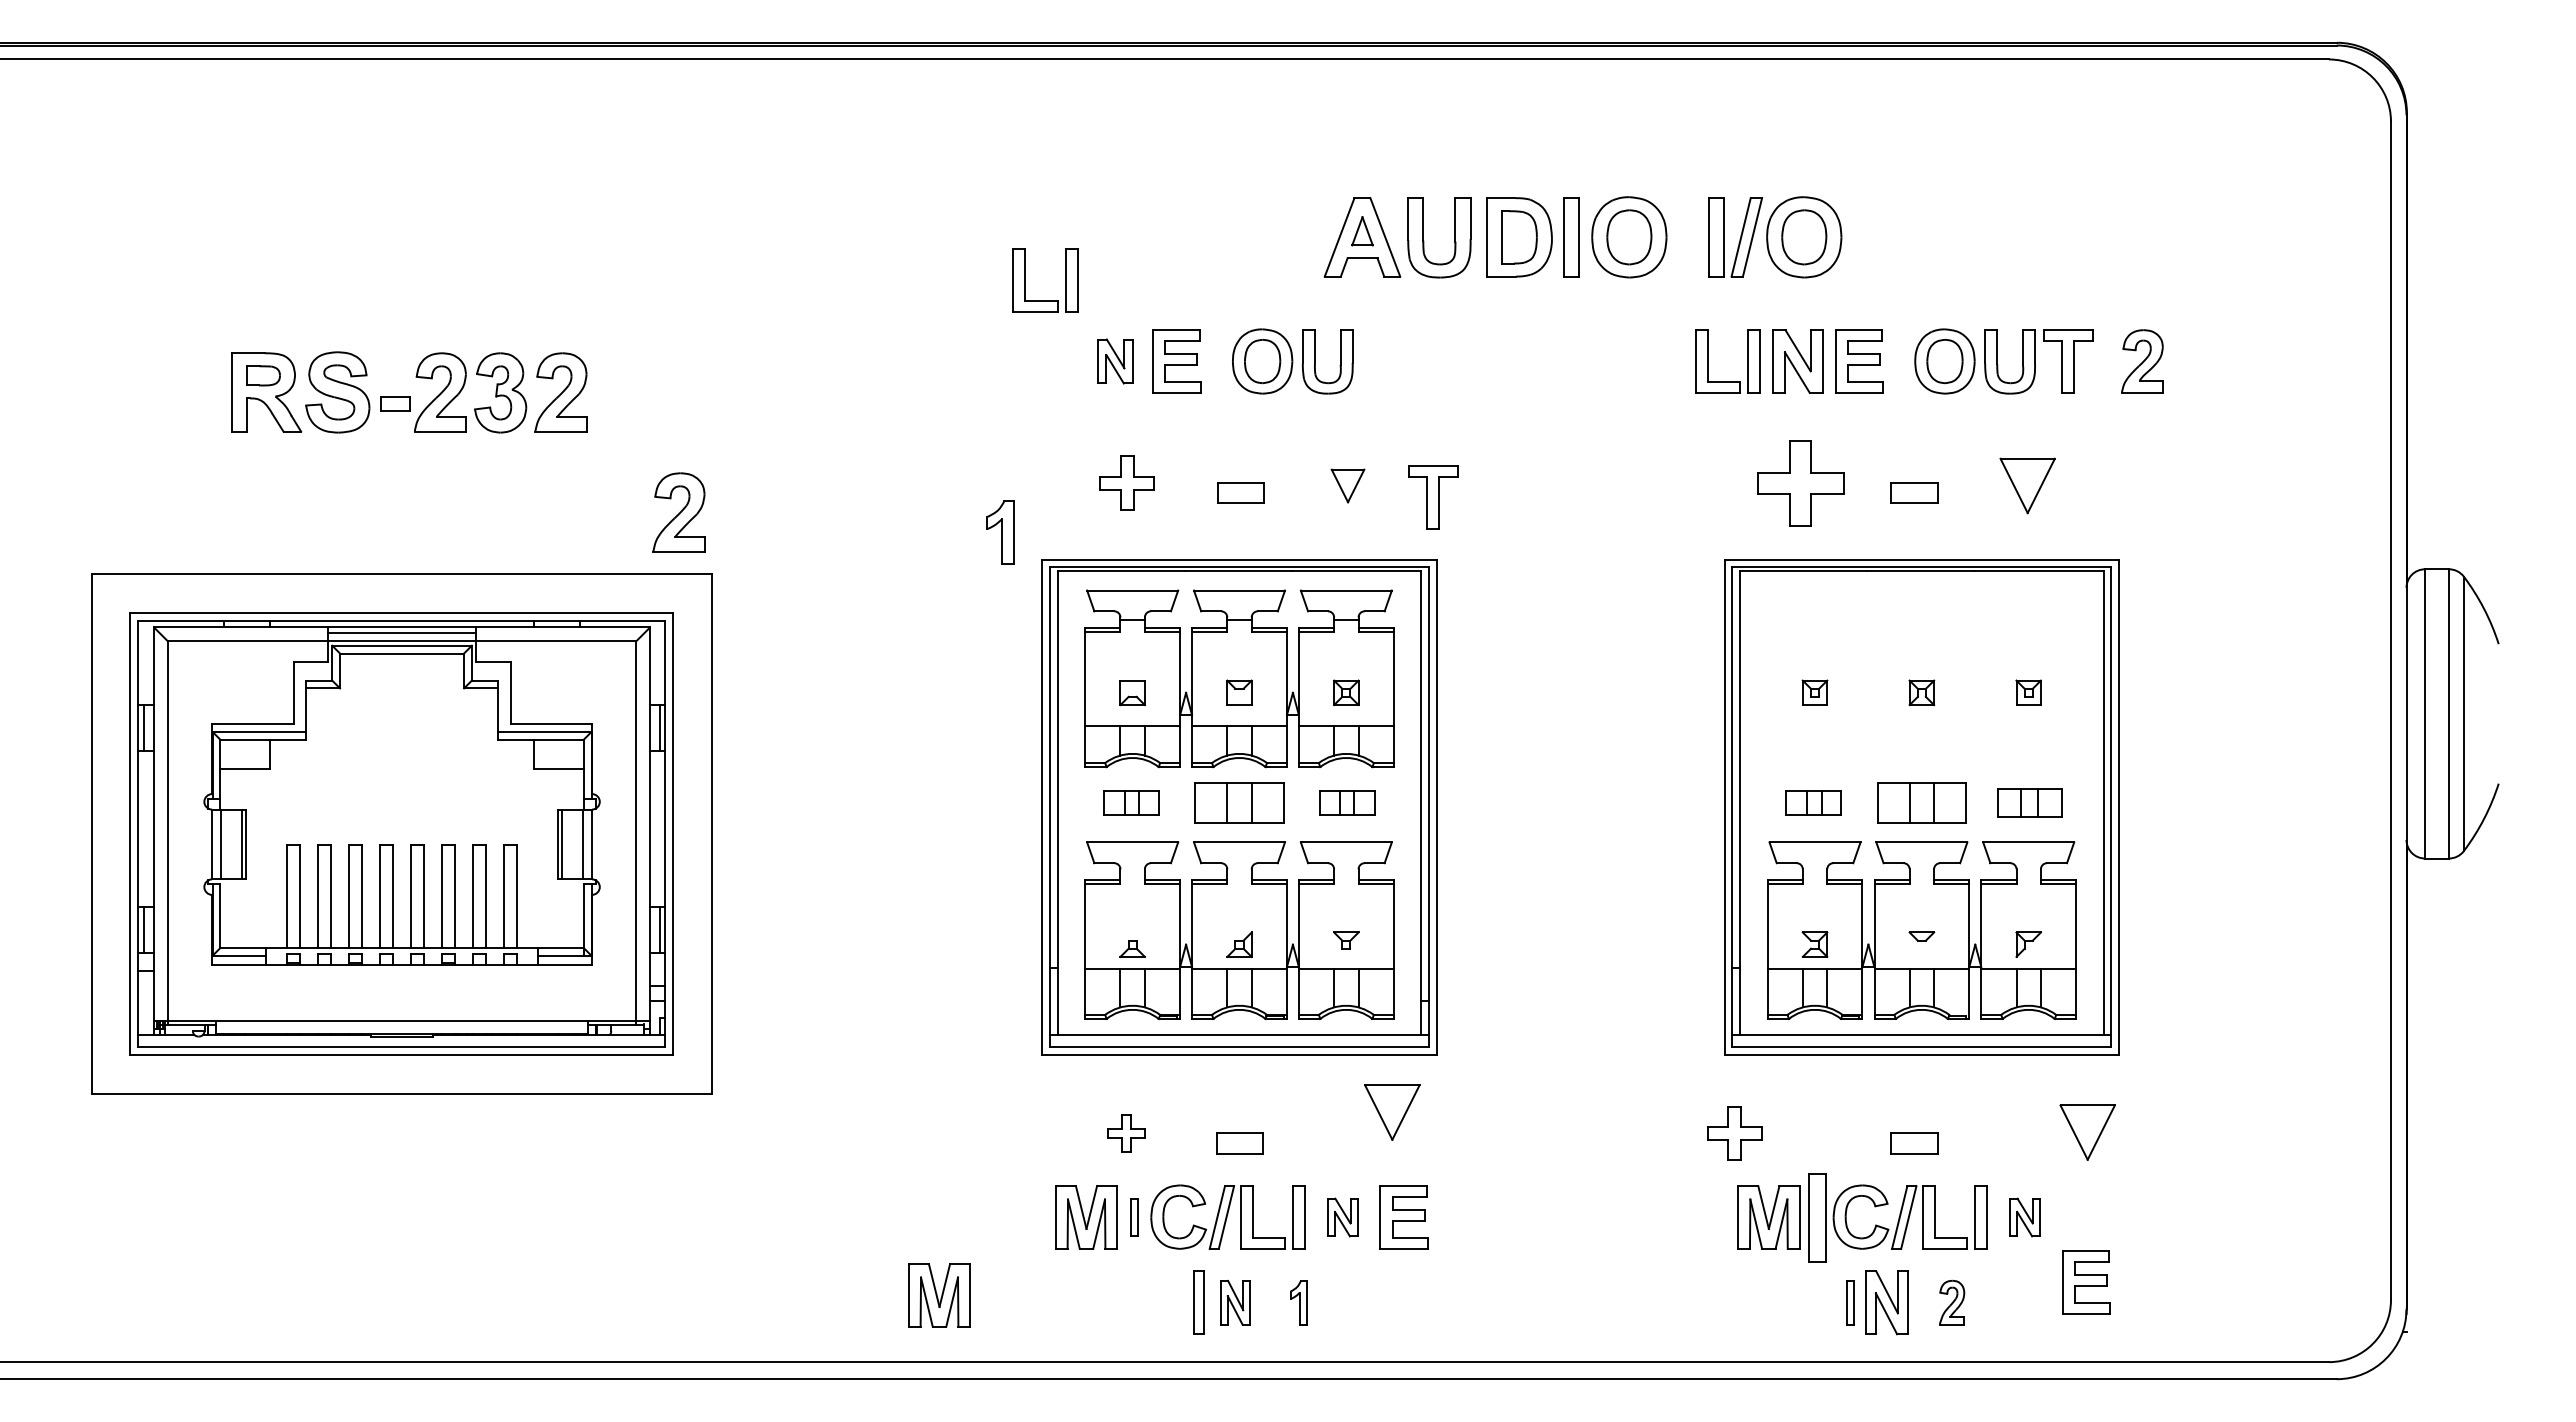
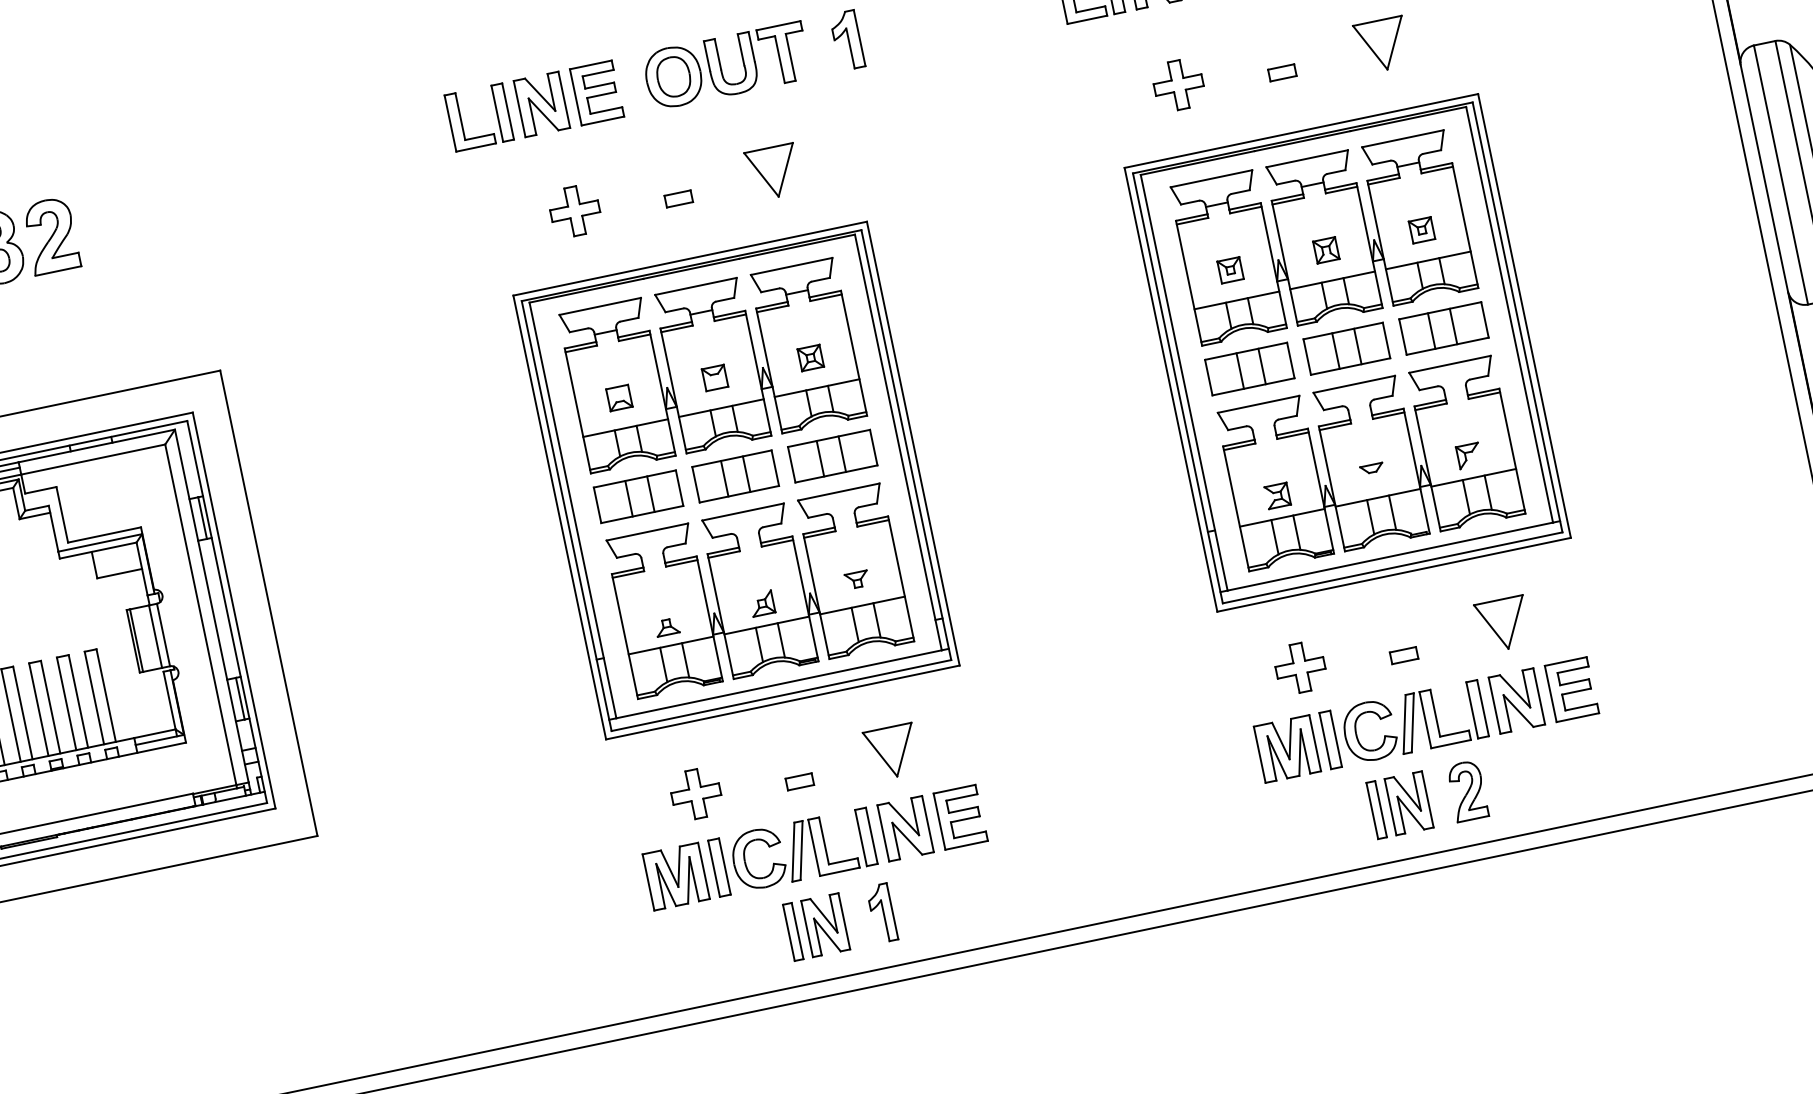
part: (1025, 280) -> (461, 121), moved
part: (1115, 361) -> (542, 104), size x1.43
part: (1800, 482) -> (1178, 84), size x0.62
part: (1347, 485) -> (773, 172), size x1.67
part: (1240, 493) -> (678, 199), size x0.62
part: (1914, 493) -> (1282, 73), size x0.62
part: (1433, 497) -> (784, 53), moved
part: (678, 512) -> (178, 321), removed
part: (1000, 532) -> (847, 40), moved
part: (1921, 678) -> (1323, 237), added
part: (1130, 802) -> (637, 496), size x1.67
part: (1347, 802) -> (832, 456), size x1.67
part: (1813, 802) -> (1249, 368), size x1.67
part: (2029, 802) -> (1443, 328), size x1.43
part: (1392, 1112) -> (892, 752), moved
part: (2087, 1132) -> (1503, 624), moved
part: (1126, 1133) -> (696, 793), size x1.43
part: (1734, 1133) -> (1300, 667), moved
part: (1239, 1143) -> (799, 781), size x0.62
part: (1914, 1143) -> (1404, 655), size x0.62
part: (1134, 1217) -> (719, 867), size x1.67
part: (1342, 1217) -> (905, 828), size x1.67
part: (1816, 1217) -> (1330, 740), size x0.71
part: (2024, 1217) -> (1516, 701), size x1.67
part: (2086, 1282) -> (1571, 689), moved
part: (939, 1295) -> (559, 974), removed
part: (1235, 1302) -> (825, 924), size x1.43
part: (1298, 1302) -> (882, 913), size x1.43
part: (1850, 1302) -> (1376, 809), size x1.43
part: (1951, 1302) -> (1466, 790), size x1.43

